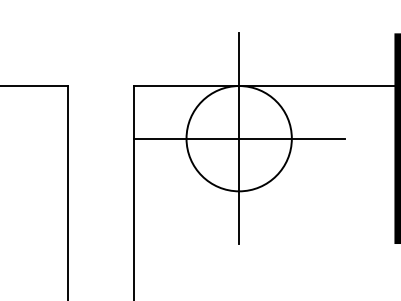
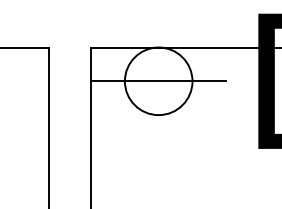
line: (238, 137) -> (158, 80), removed

